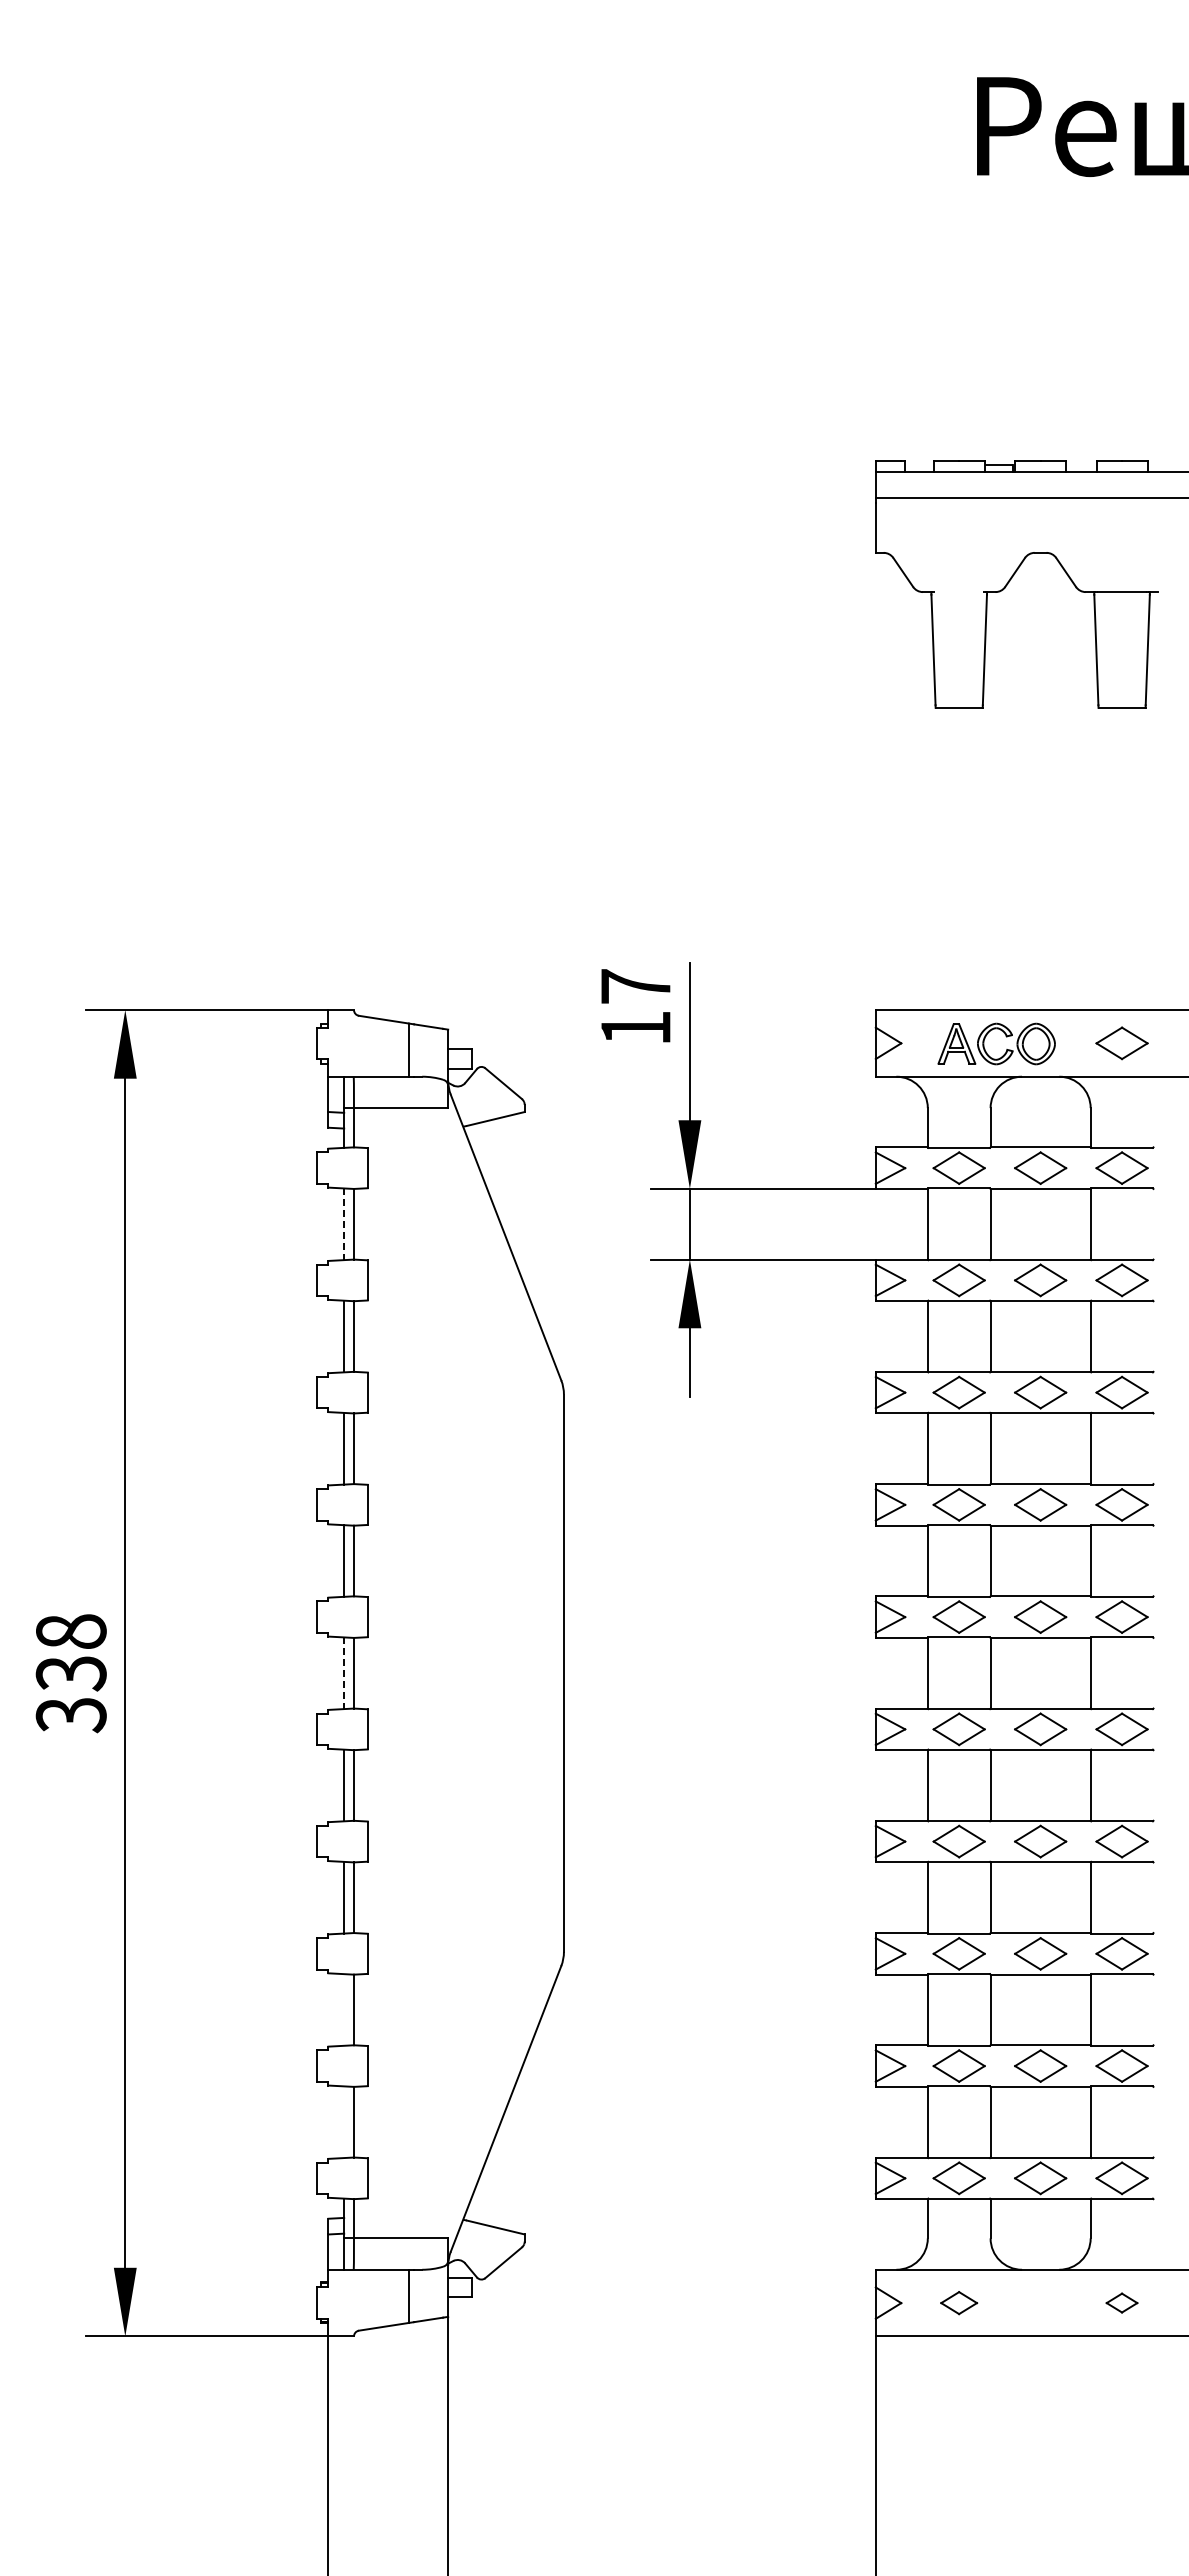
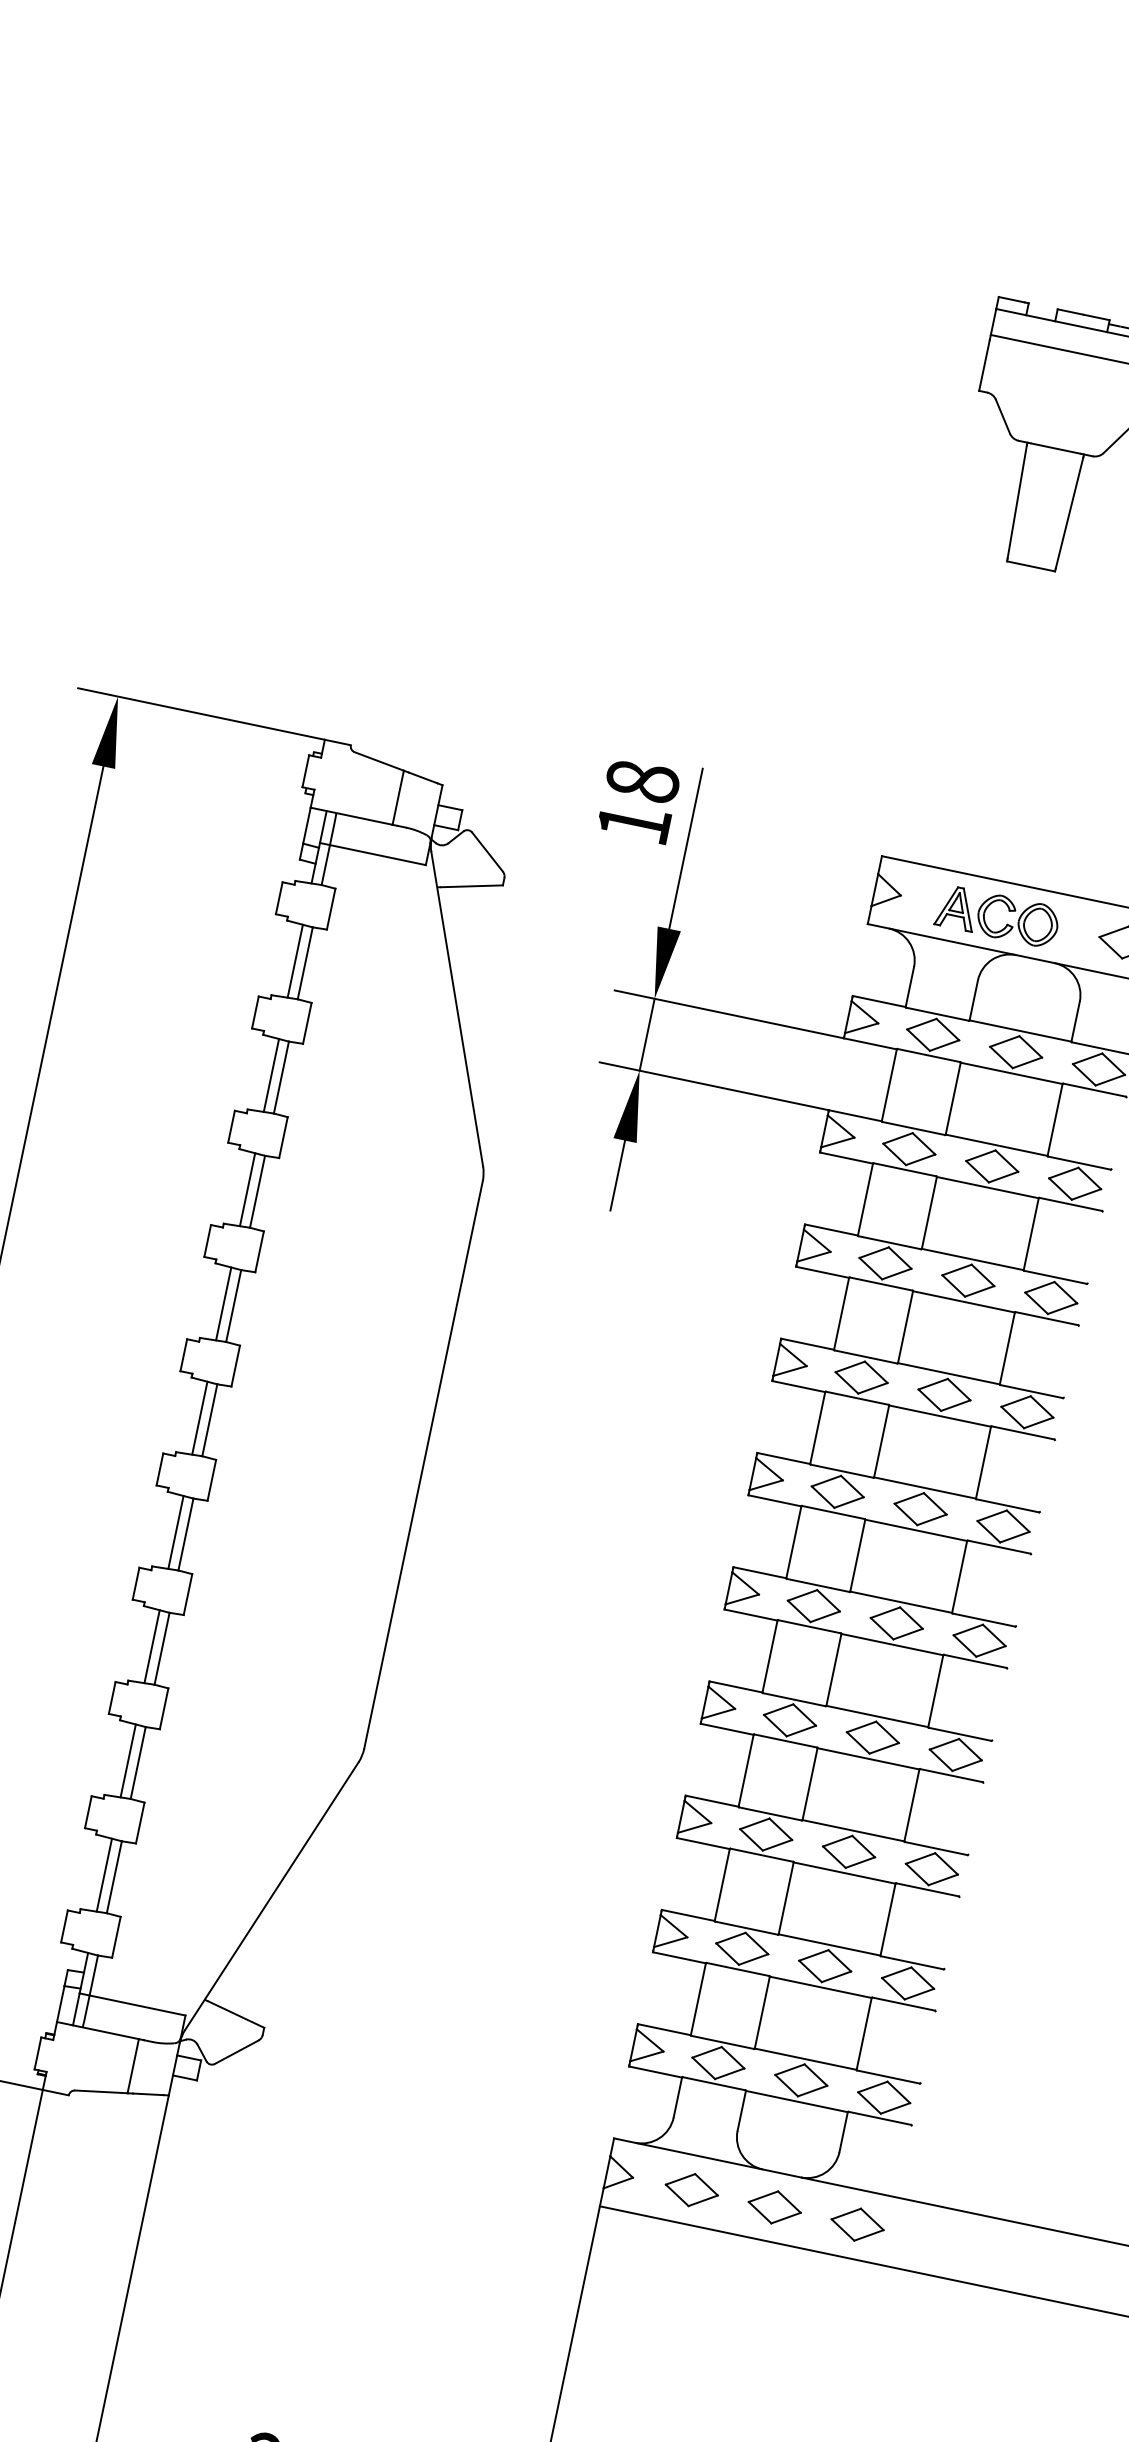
line: (958, 592) -> (1054, 448), added
text: (635, 986) -> (642, 781), 17 -> 18
line: (344, 1224) -> (295, 961), dashed -> solid
line: (344, 1673) -> (200, 1418), dashed -> solid
line: (344, 2009) -> (128, 1760), added
line: (344, 2122) -> (104, 1875), added
part: (958, 2302) -> (691, 2189), size x1.43
part: (1040, 2302) -> (774, 2206), added
part: (1121, 2302) -> (857, 2223), size x1.67

